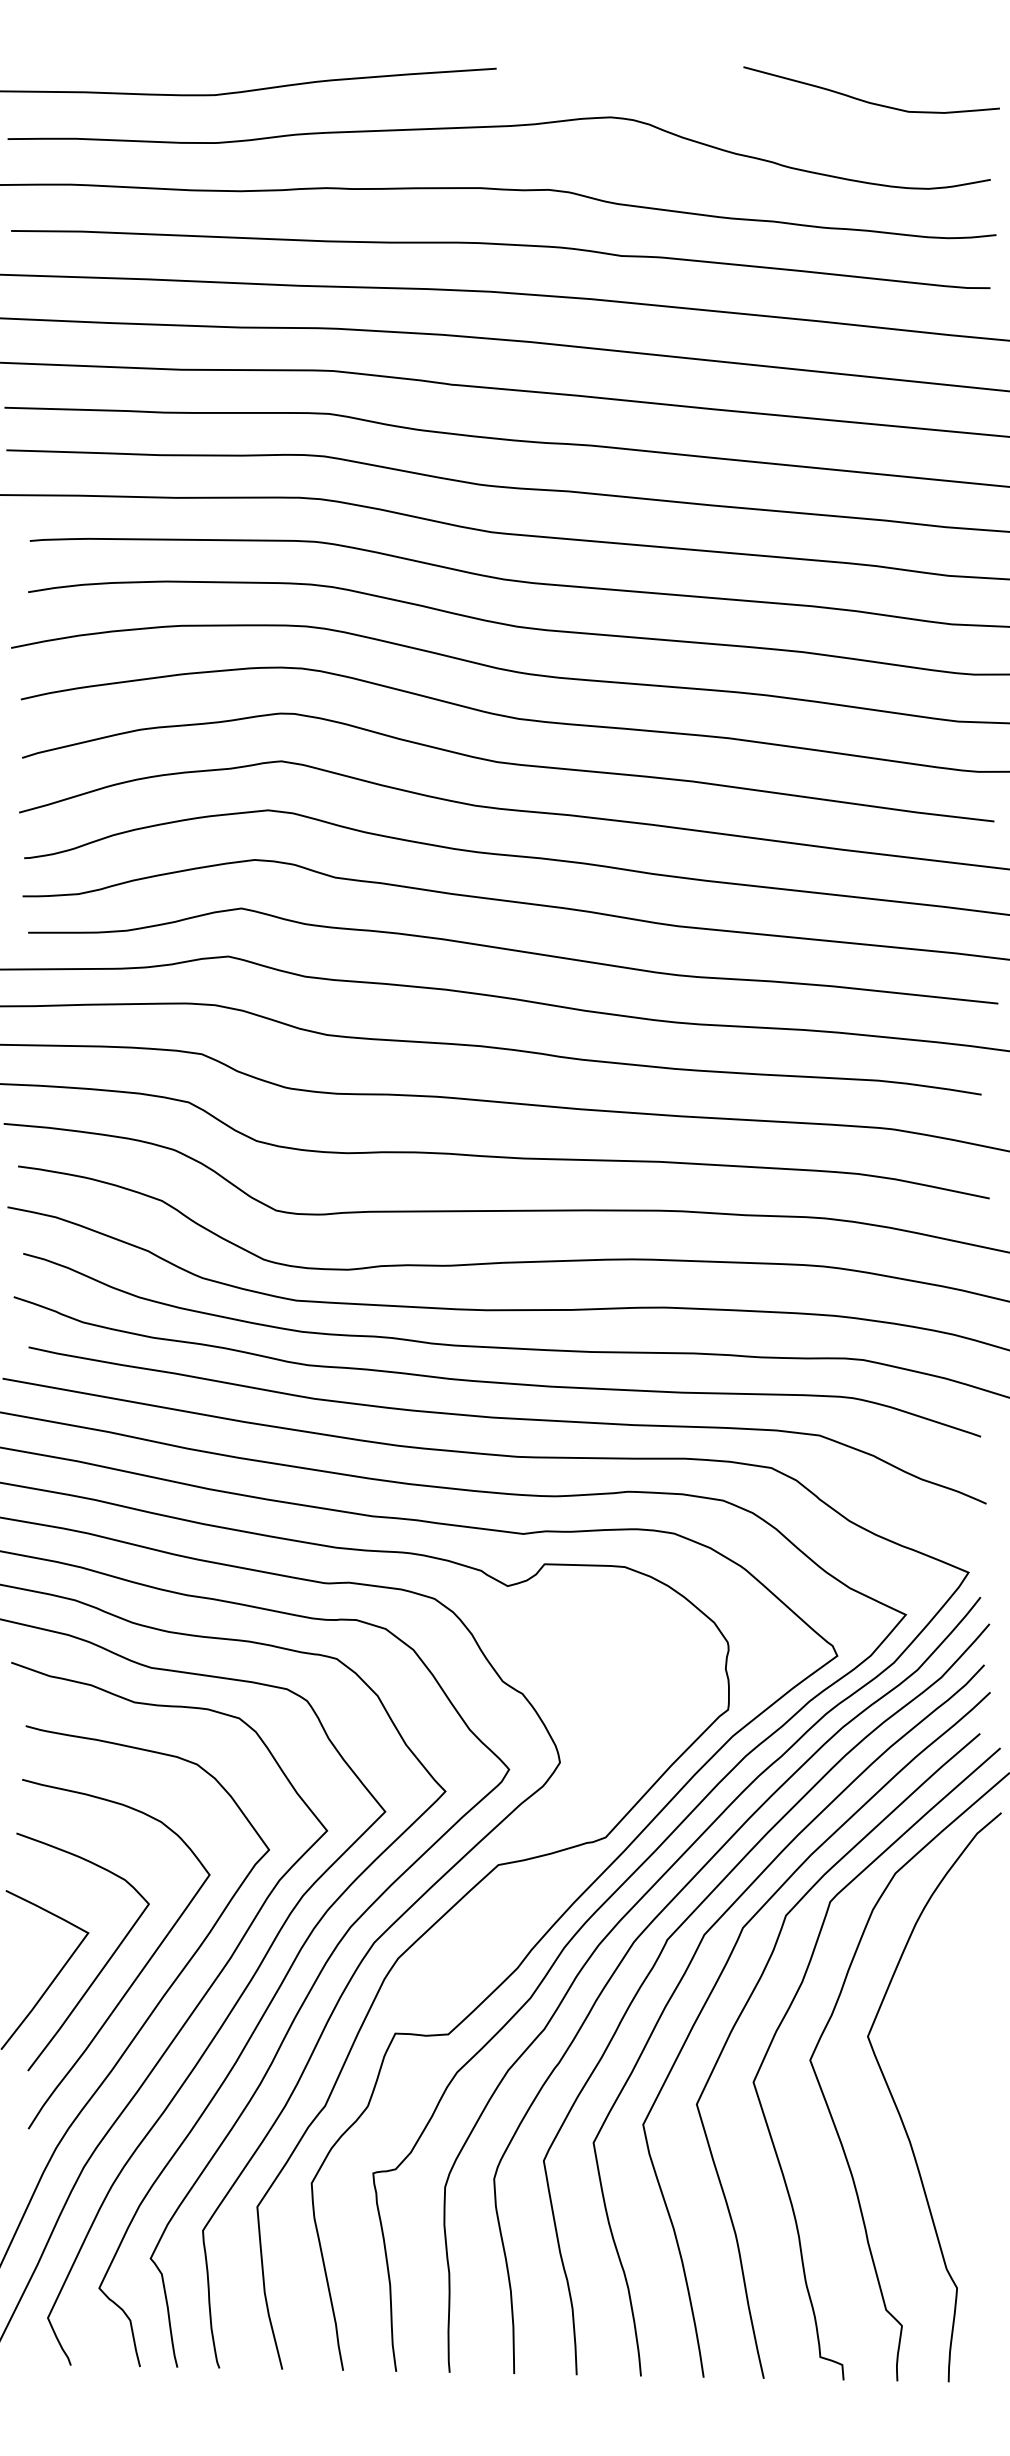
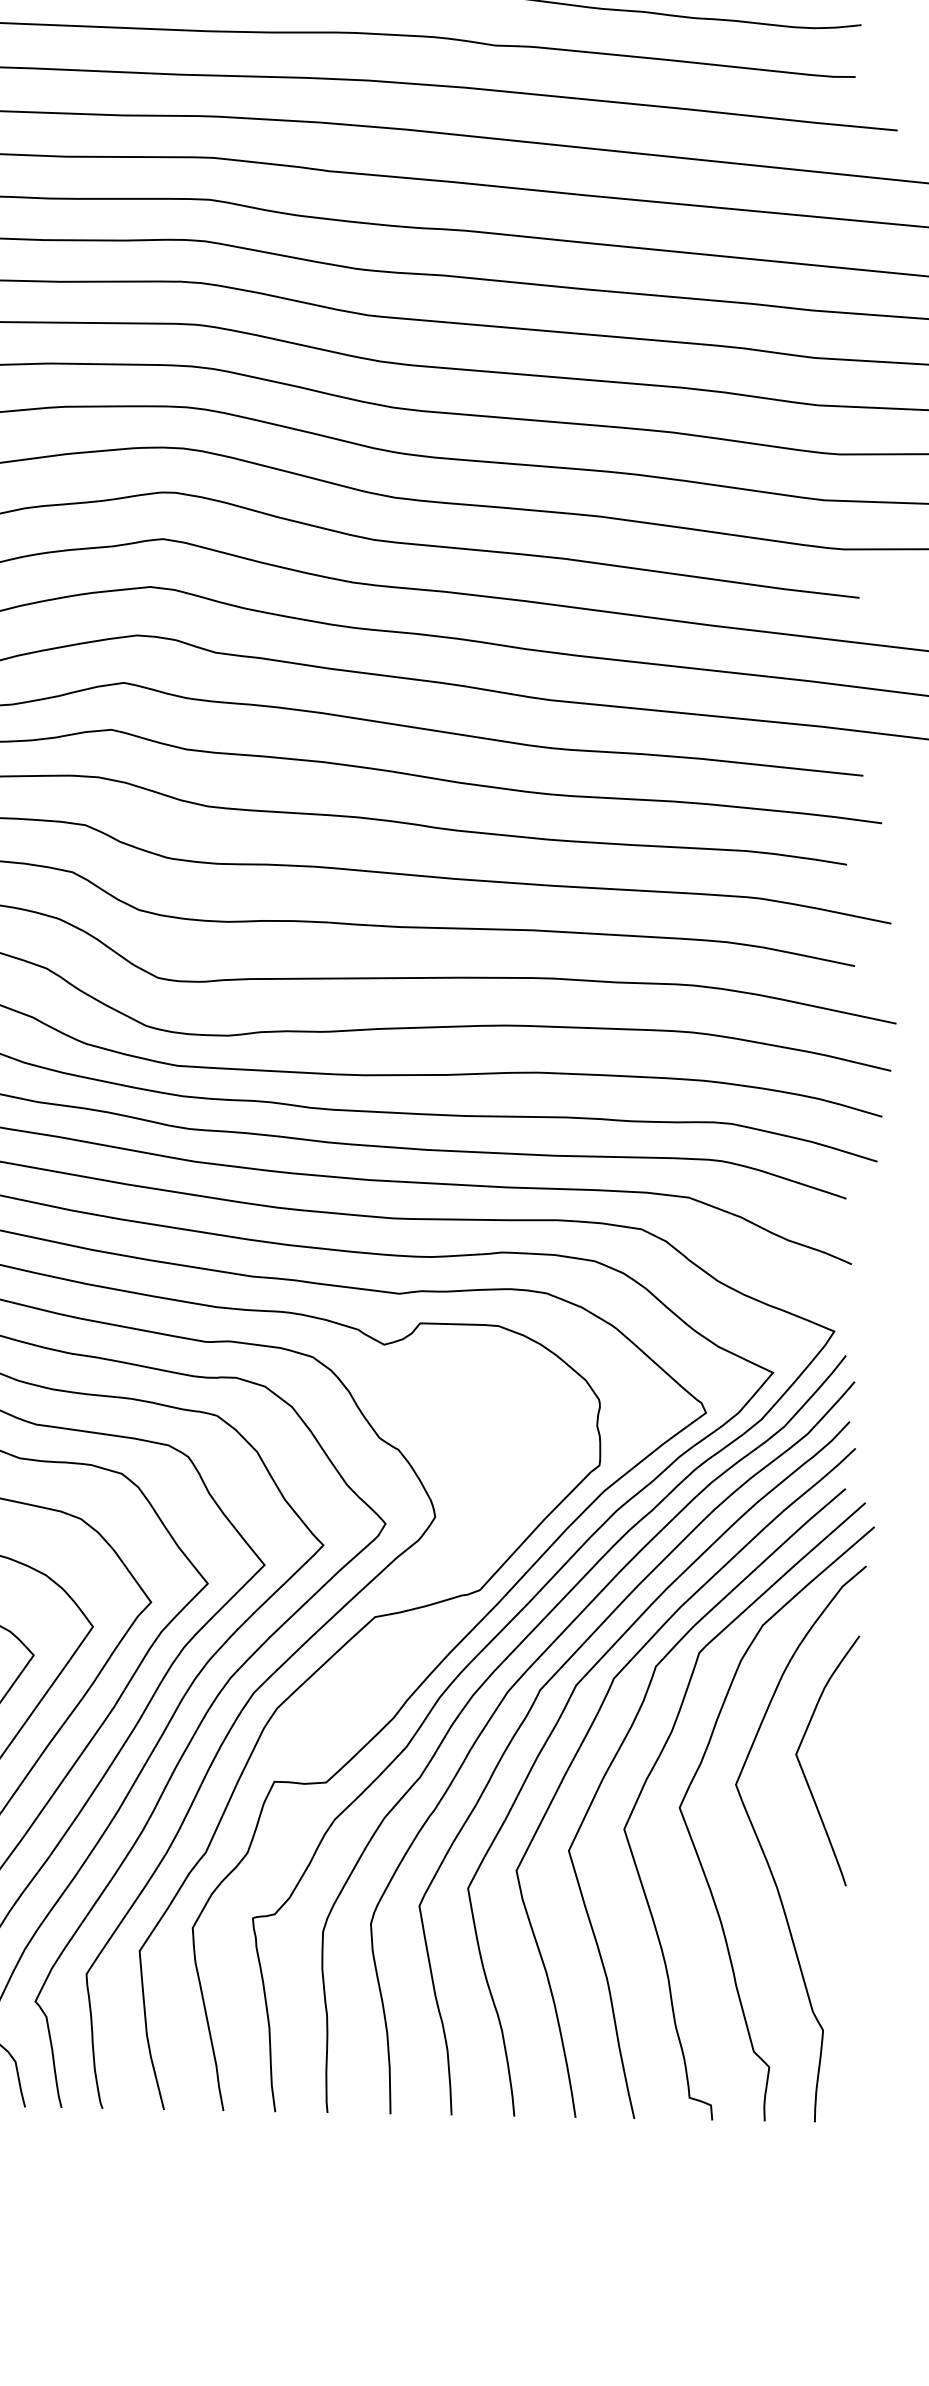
curve: (937, 2022) -> (803, 1770), added

